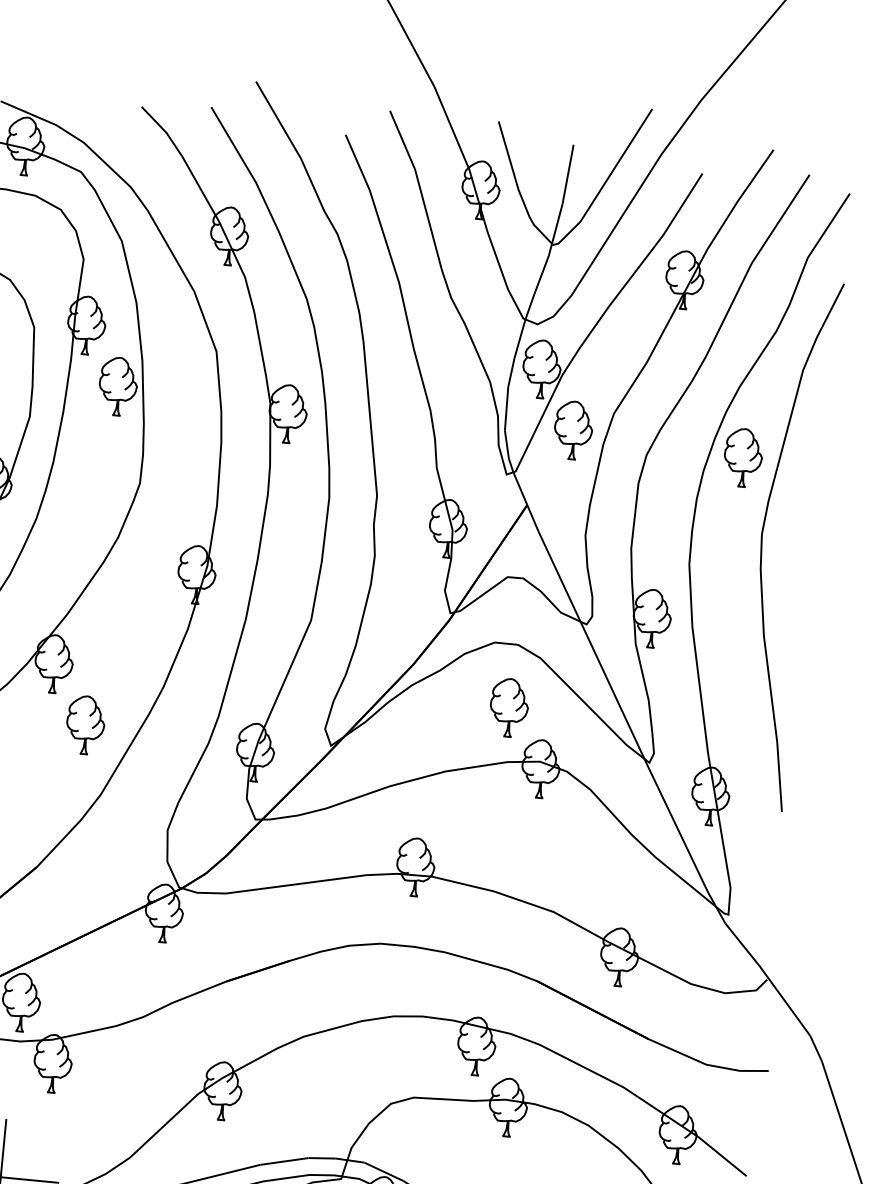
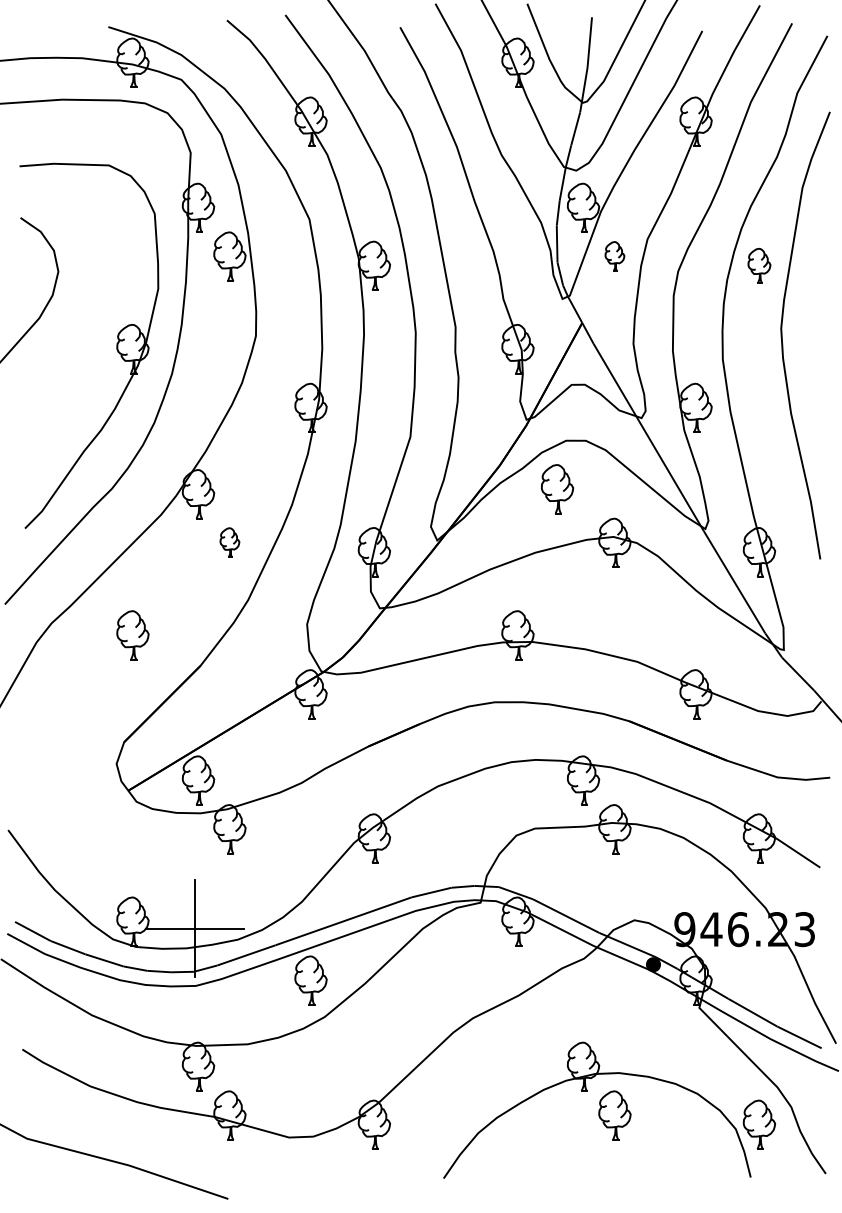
part: (572, 430) -> (614, 256), size x0.6
part: (743, 457) -> (759, 265), size x0.7
part: (509, 708) -> (557, 489), moved
part: (85, 724) -> (229, 542), size x0.6

